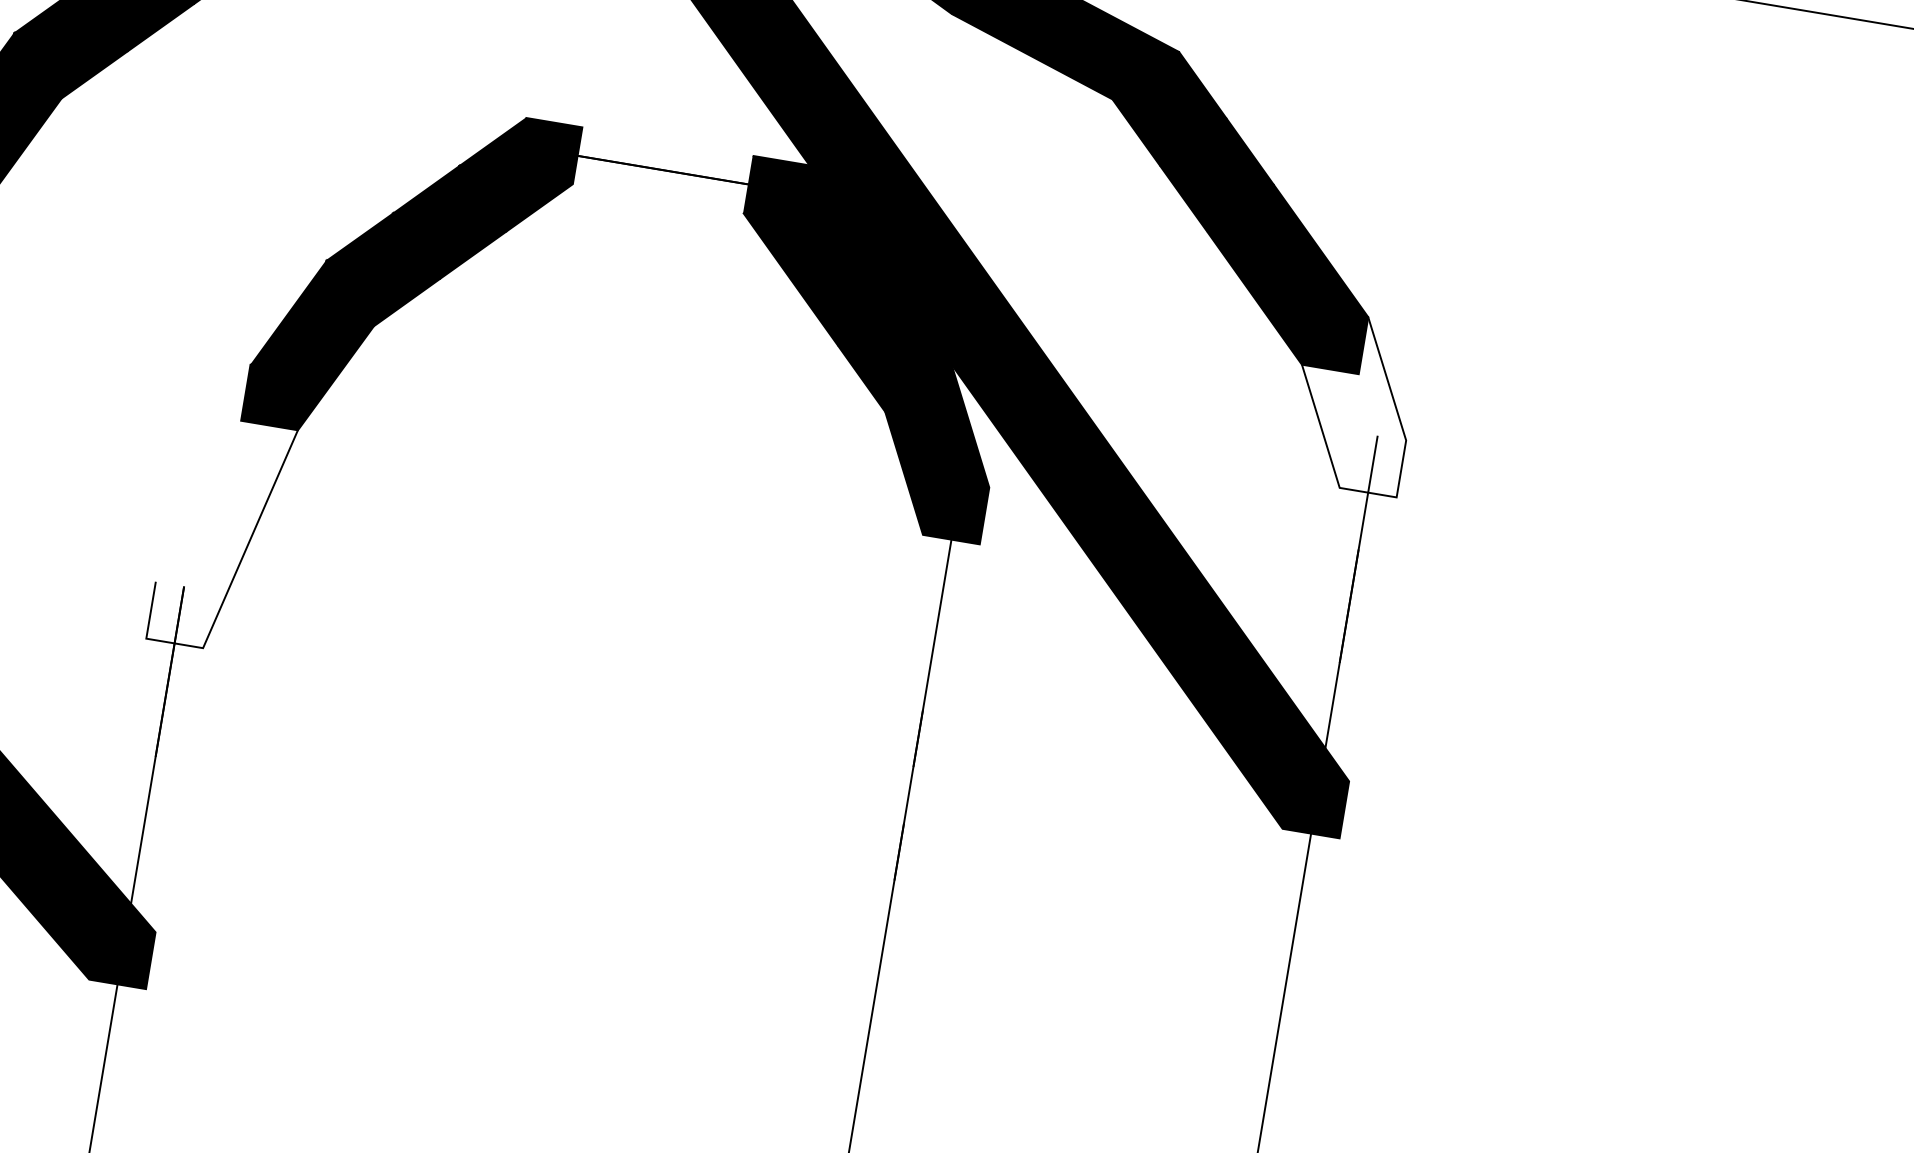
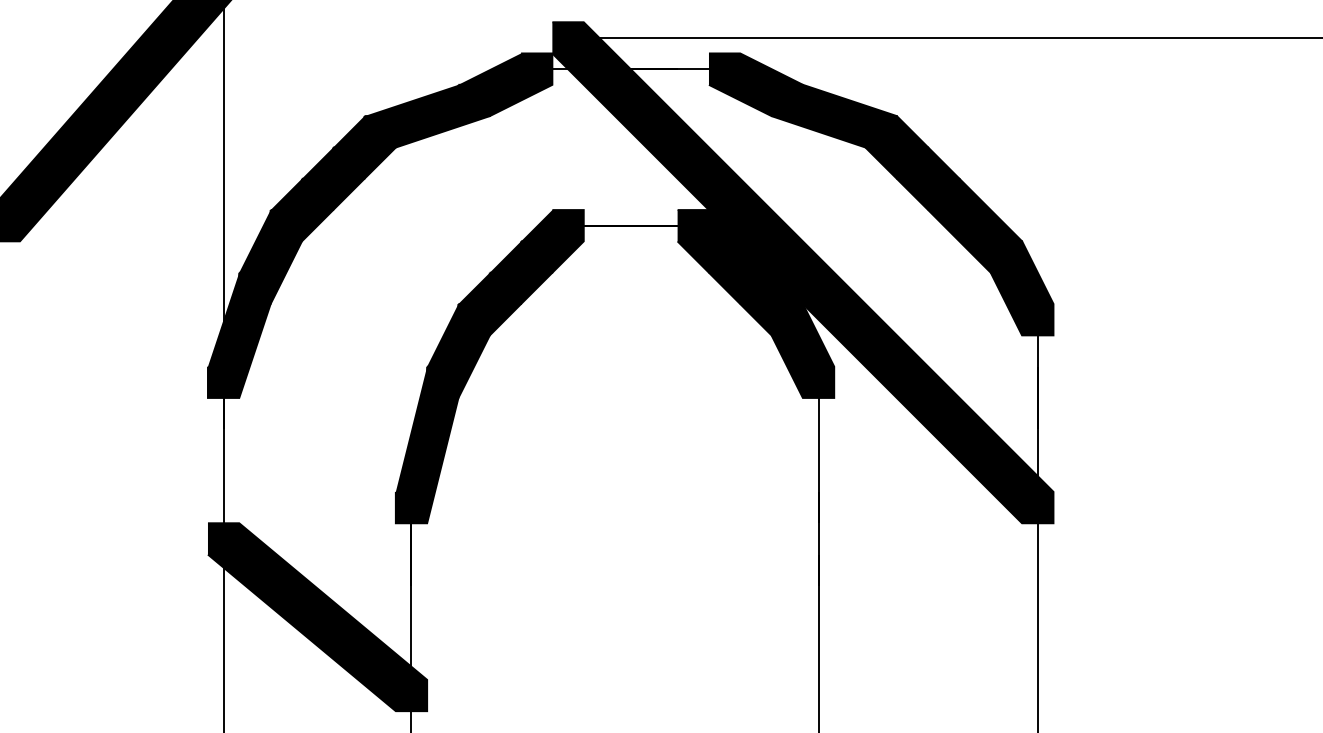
fill: (1352, 402) -> (1021, 288), added
fill: (225, 505) -> (426, 444), added

